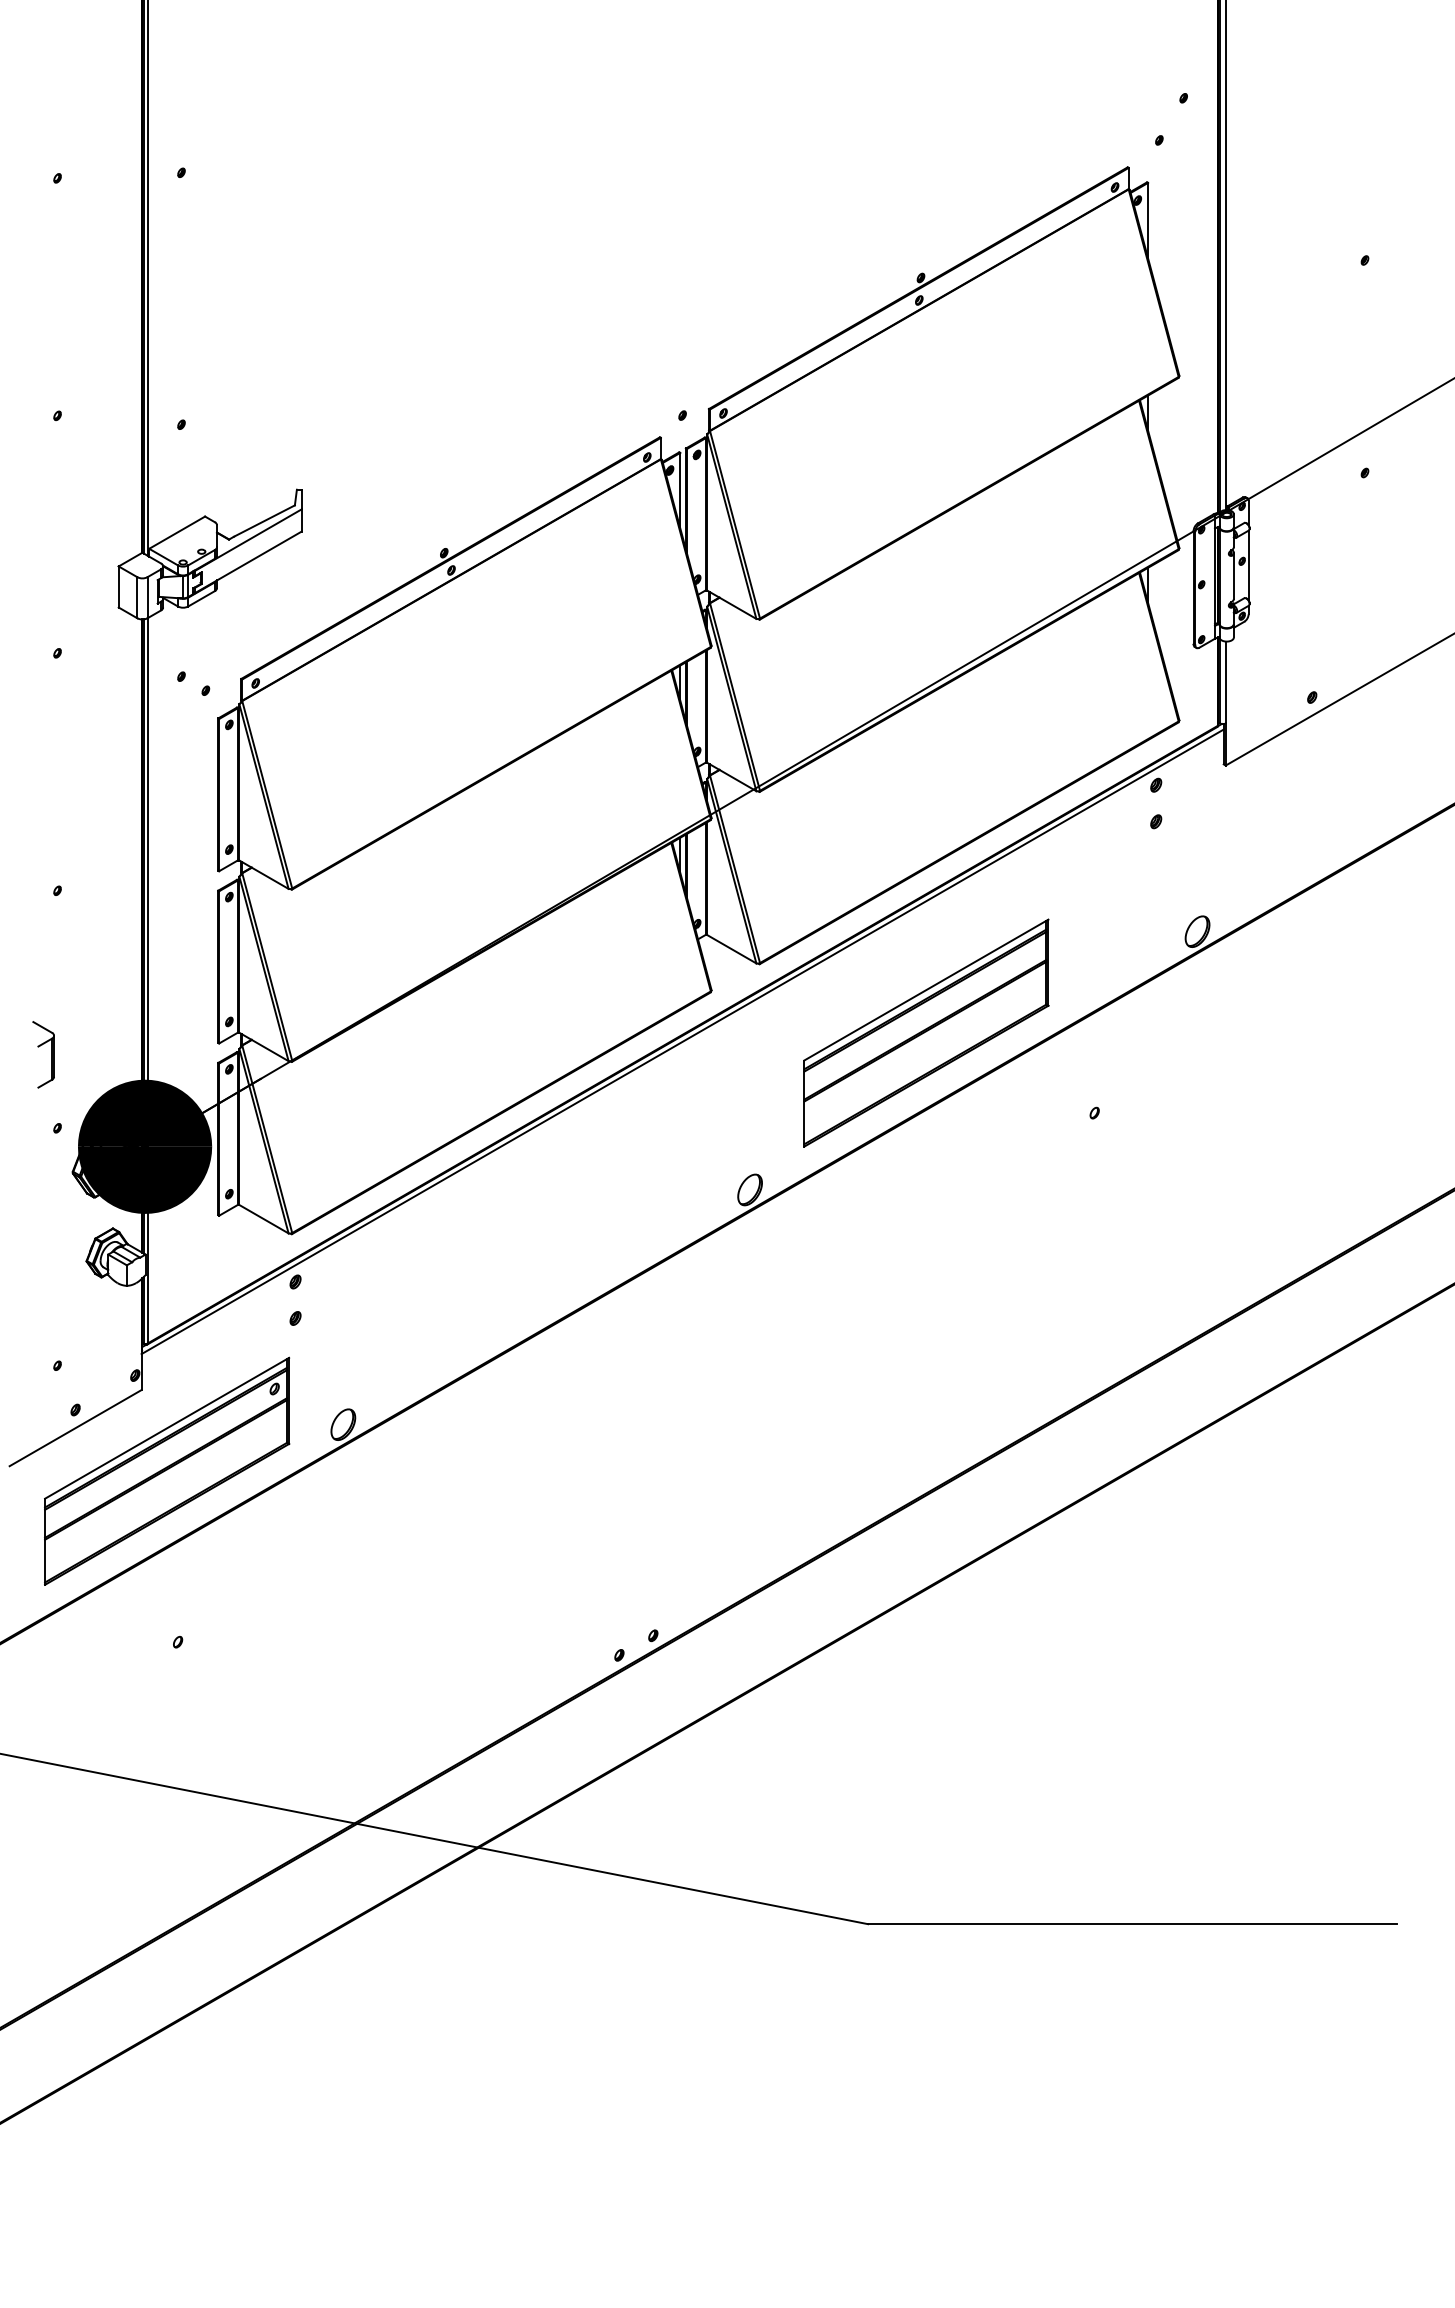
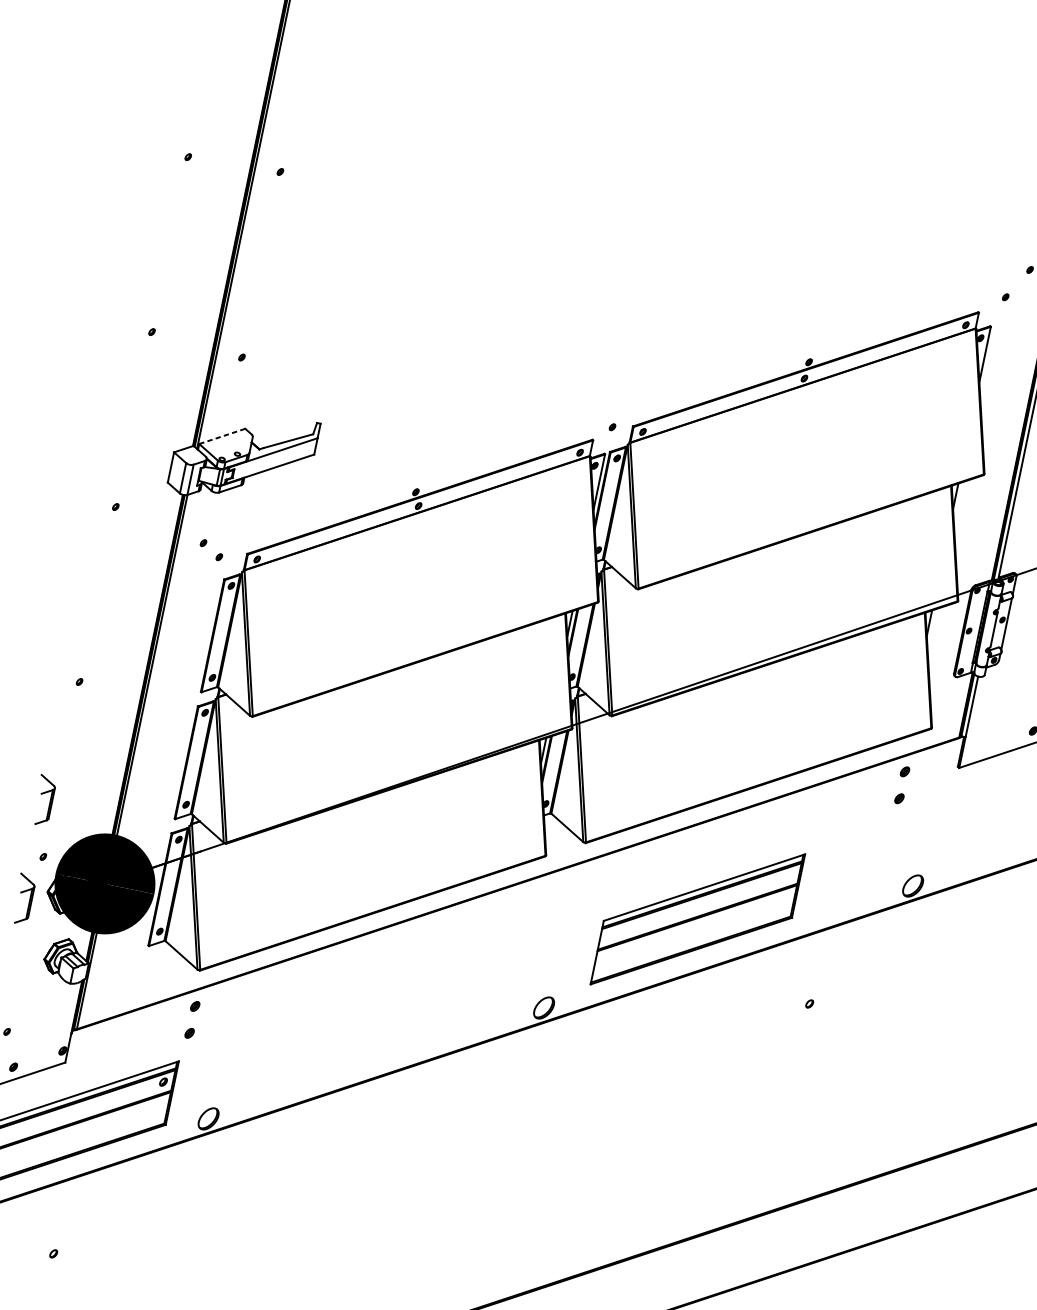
line: (177, 532) -> (222, 436), solid -> dashed
line: (682, 1041) -> (516, 888), removed
part: (51, 1188) -> (29, 900), added

